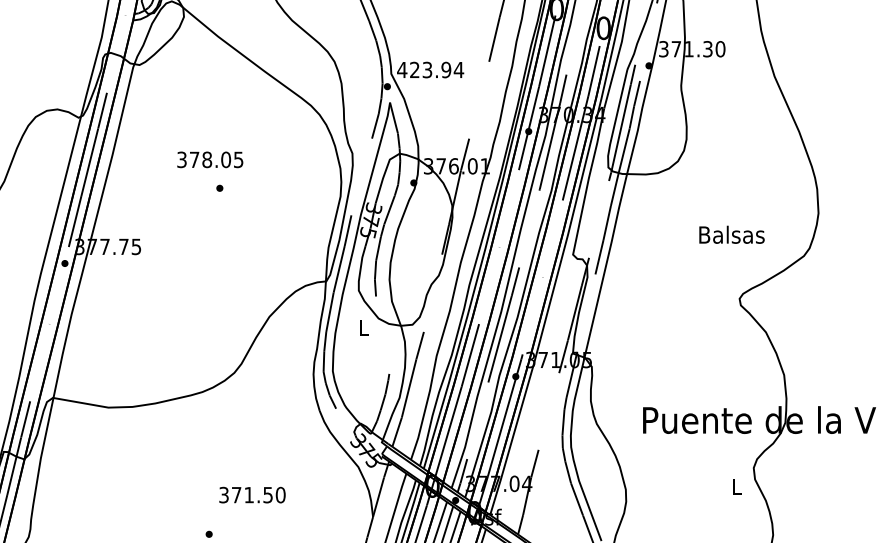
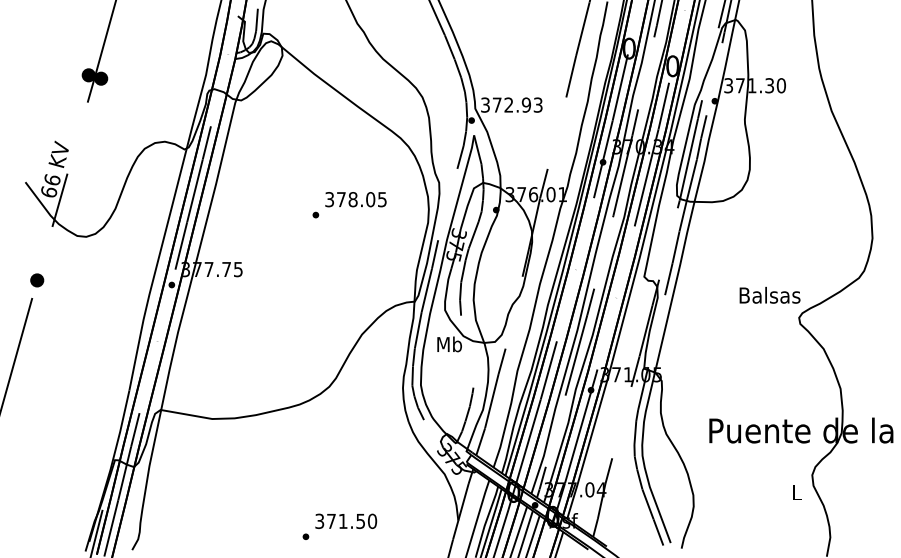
text: (430, 69) -> (511, 104), 423.94 -> 372.93
text: (209, 159) -> (355, 199), moved
text: (731, 233) -> (769, 294), moved
text: (363, 327) -> (449, 344), L -> Mb
text: (252, 494) -> (346, 520), moved

